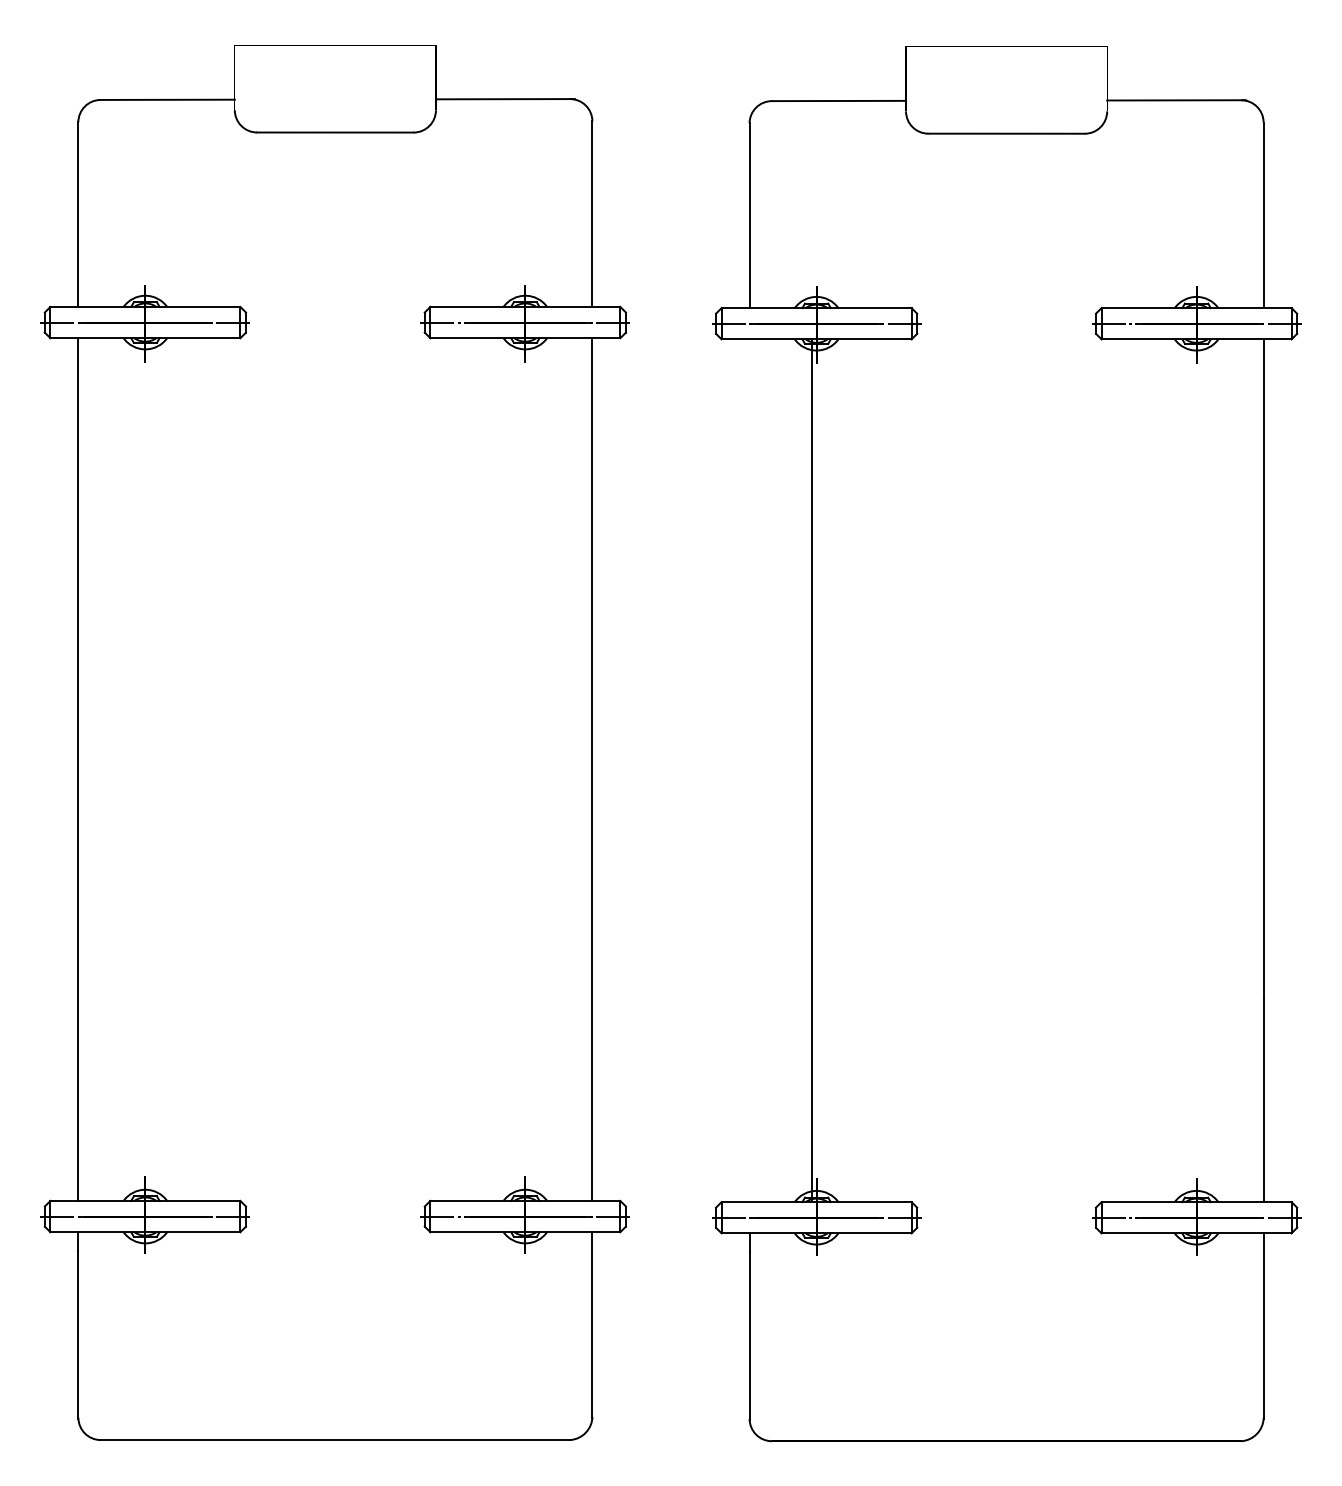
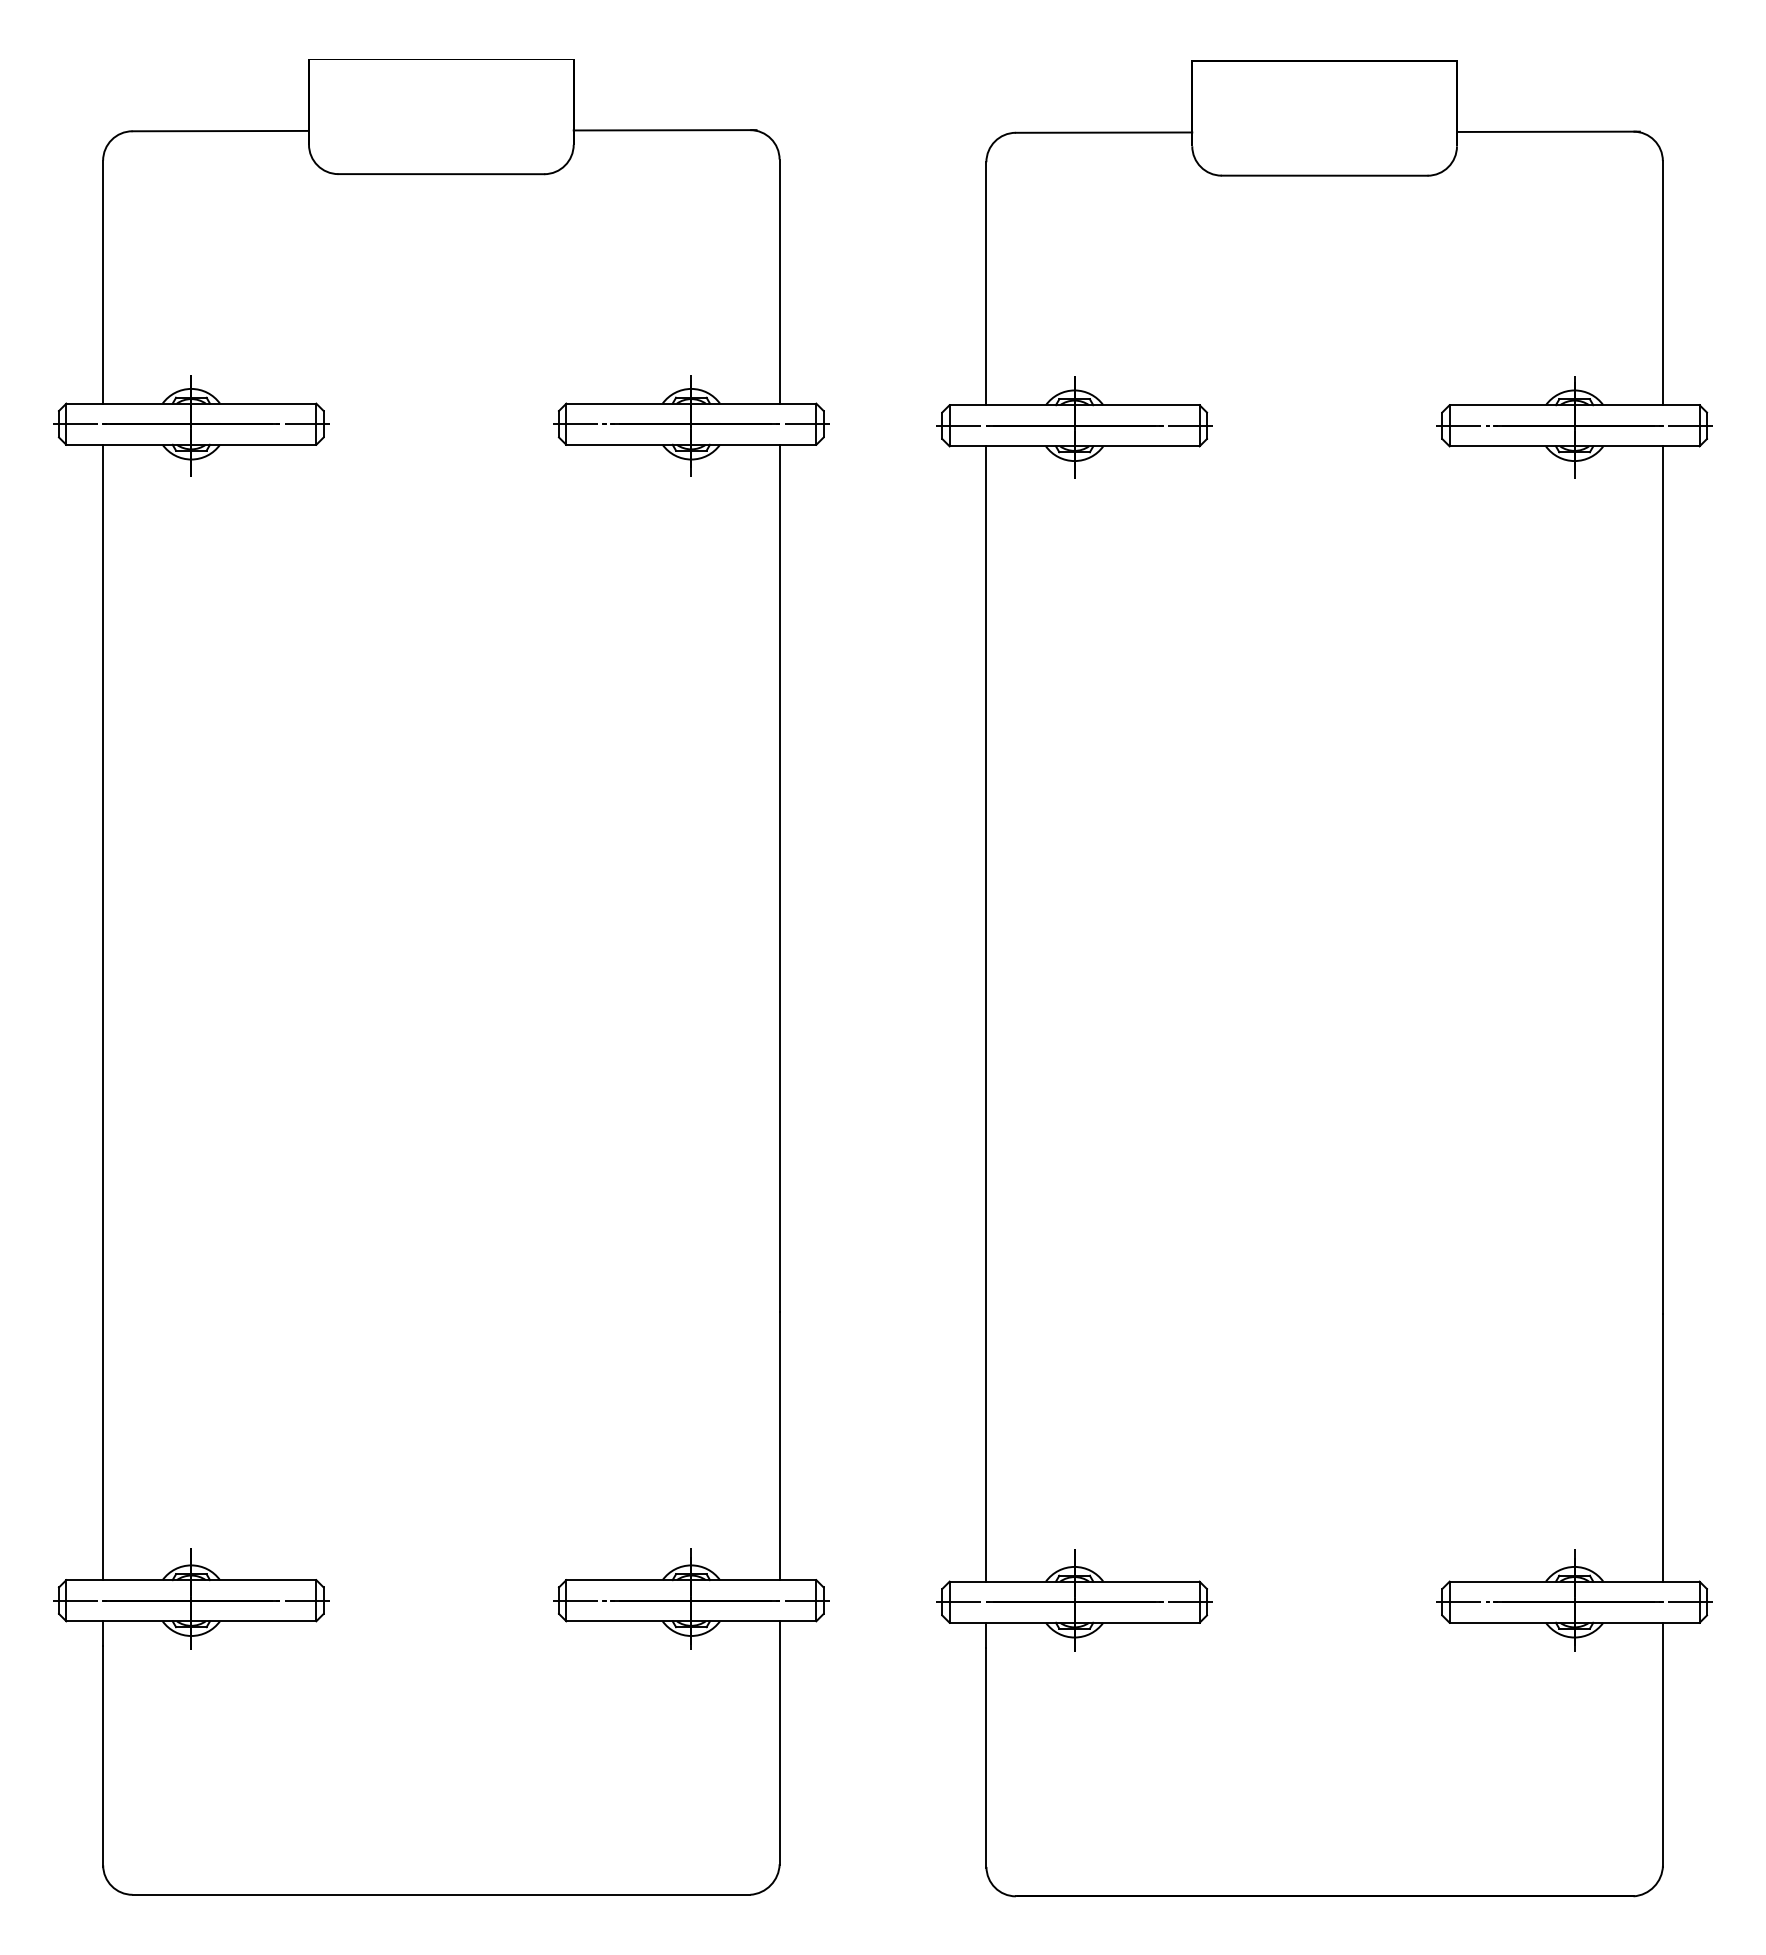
line: (811, 770) -> (986, 1013), moved

